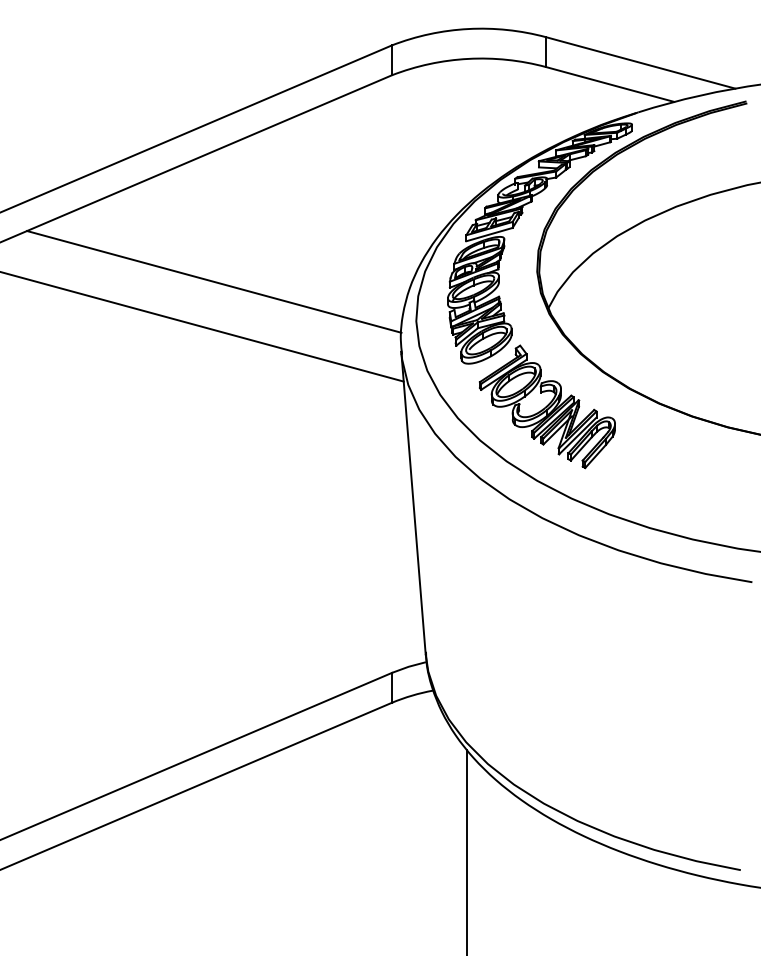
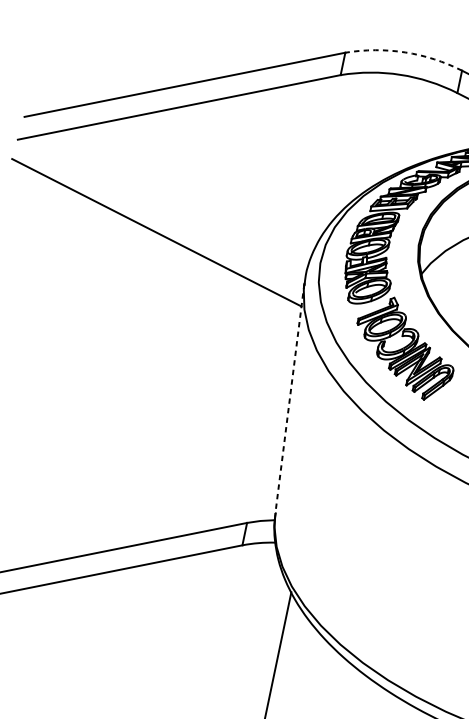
arc: (468, 29) -> (405, 52), solid -> dashed
line: (214, 281) -> (175, 201), removed
line: (413, 503) -> (289, 399), solid -> dashed

